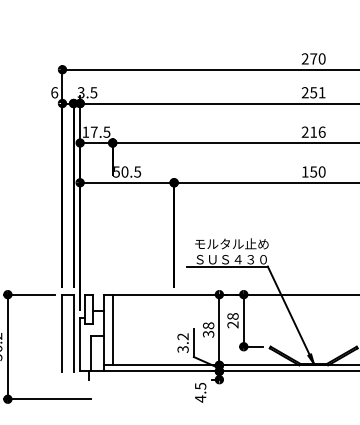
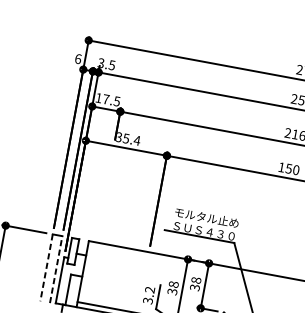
text: (127, 171) -> (128, 138), 50.5 -> 35.4
text: (233, 324) -> (195, 287), 28 -> 38
line: (112, 329) -> (90, 272), removed
line: (62, 333) -> (46, 267), solid -> dashed
line: (73, 333) -> (56, 269), solid -> dashed

